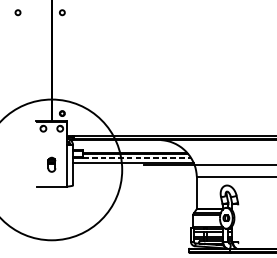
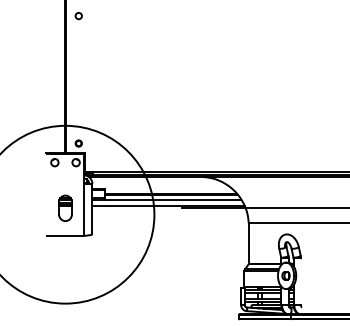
circle: (17, 13) -> (22, 16), removed
line: (137, 157) -> (173, 199), dashed -> solid
part: (51, 164) -> (65, 207), size x1.43

